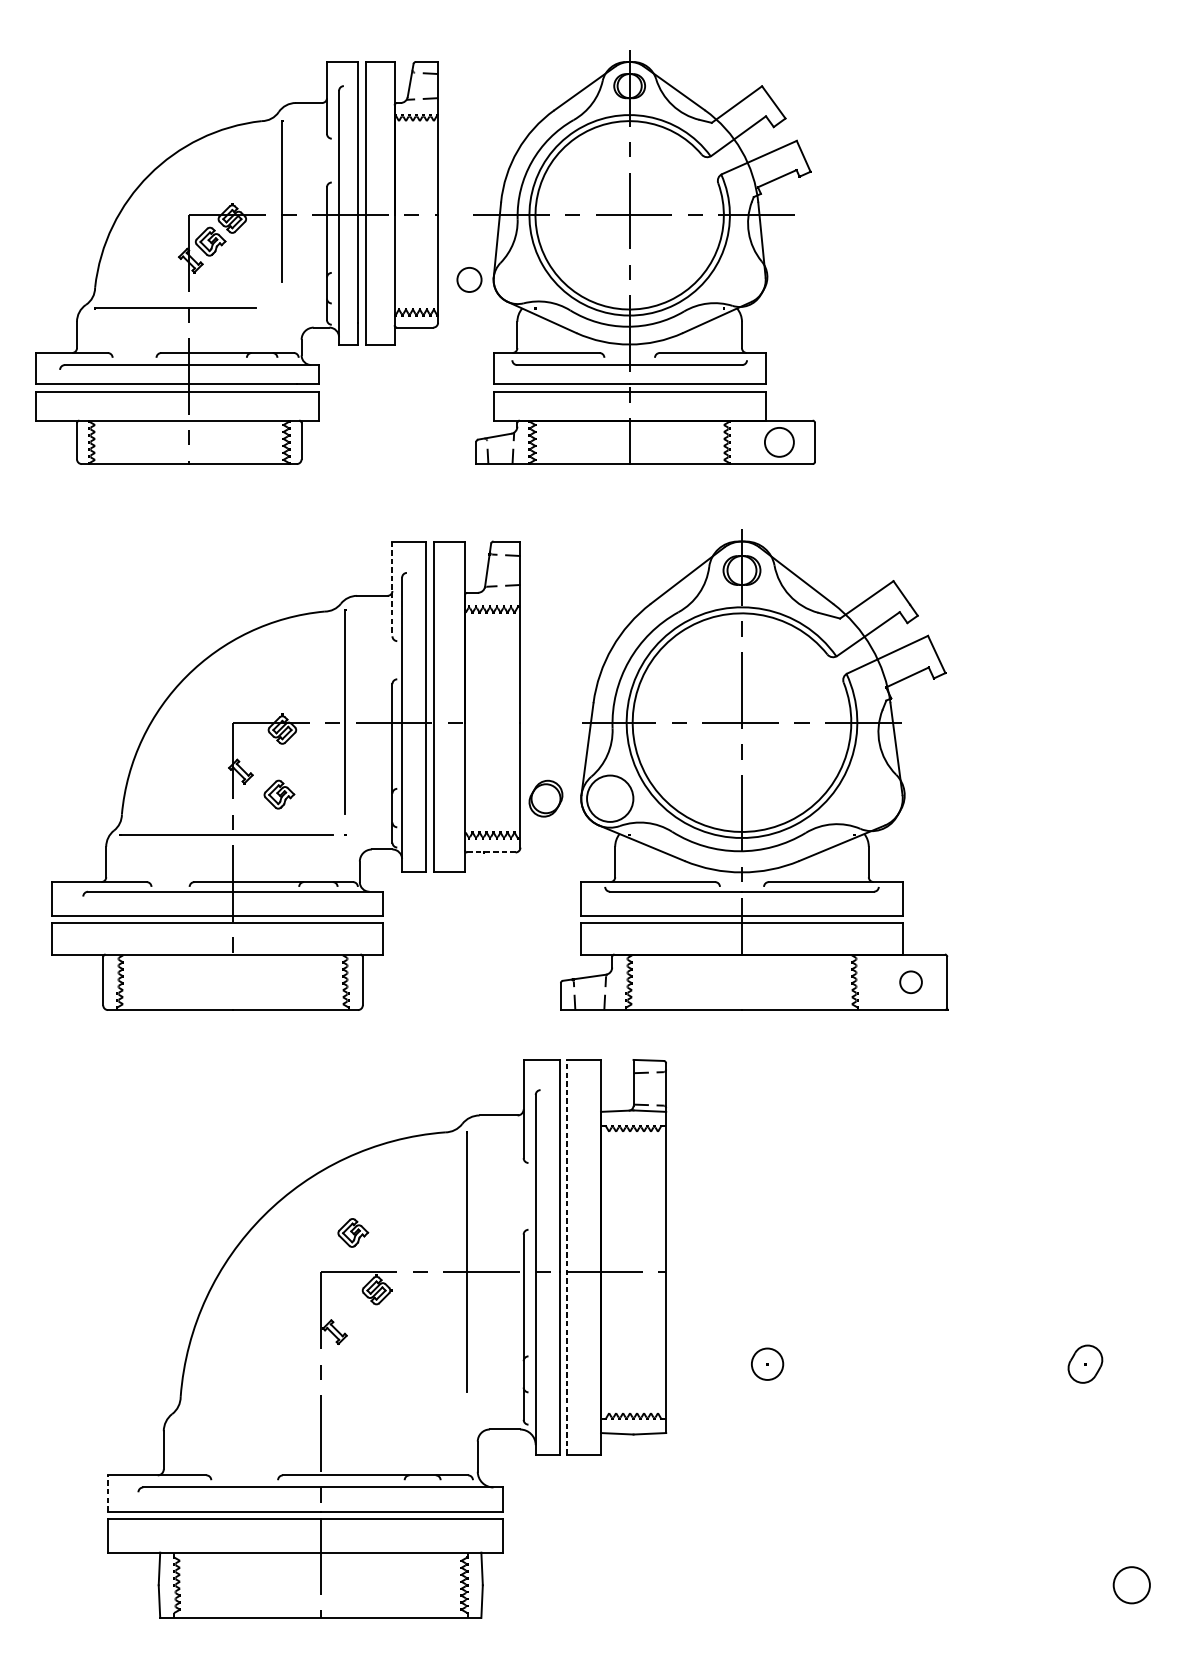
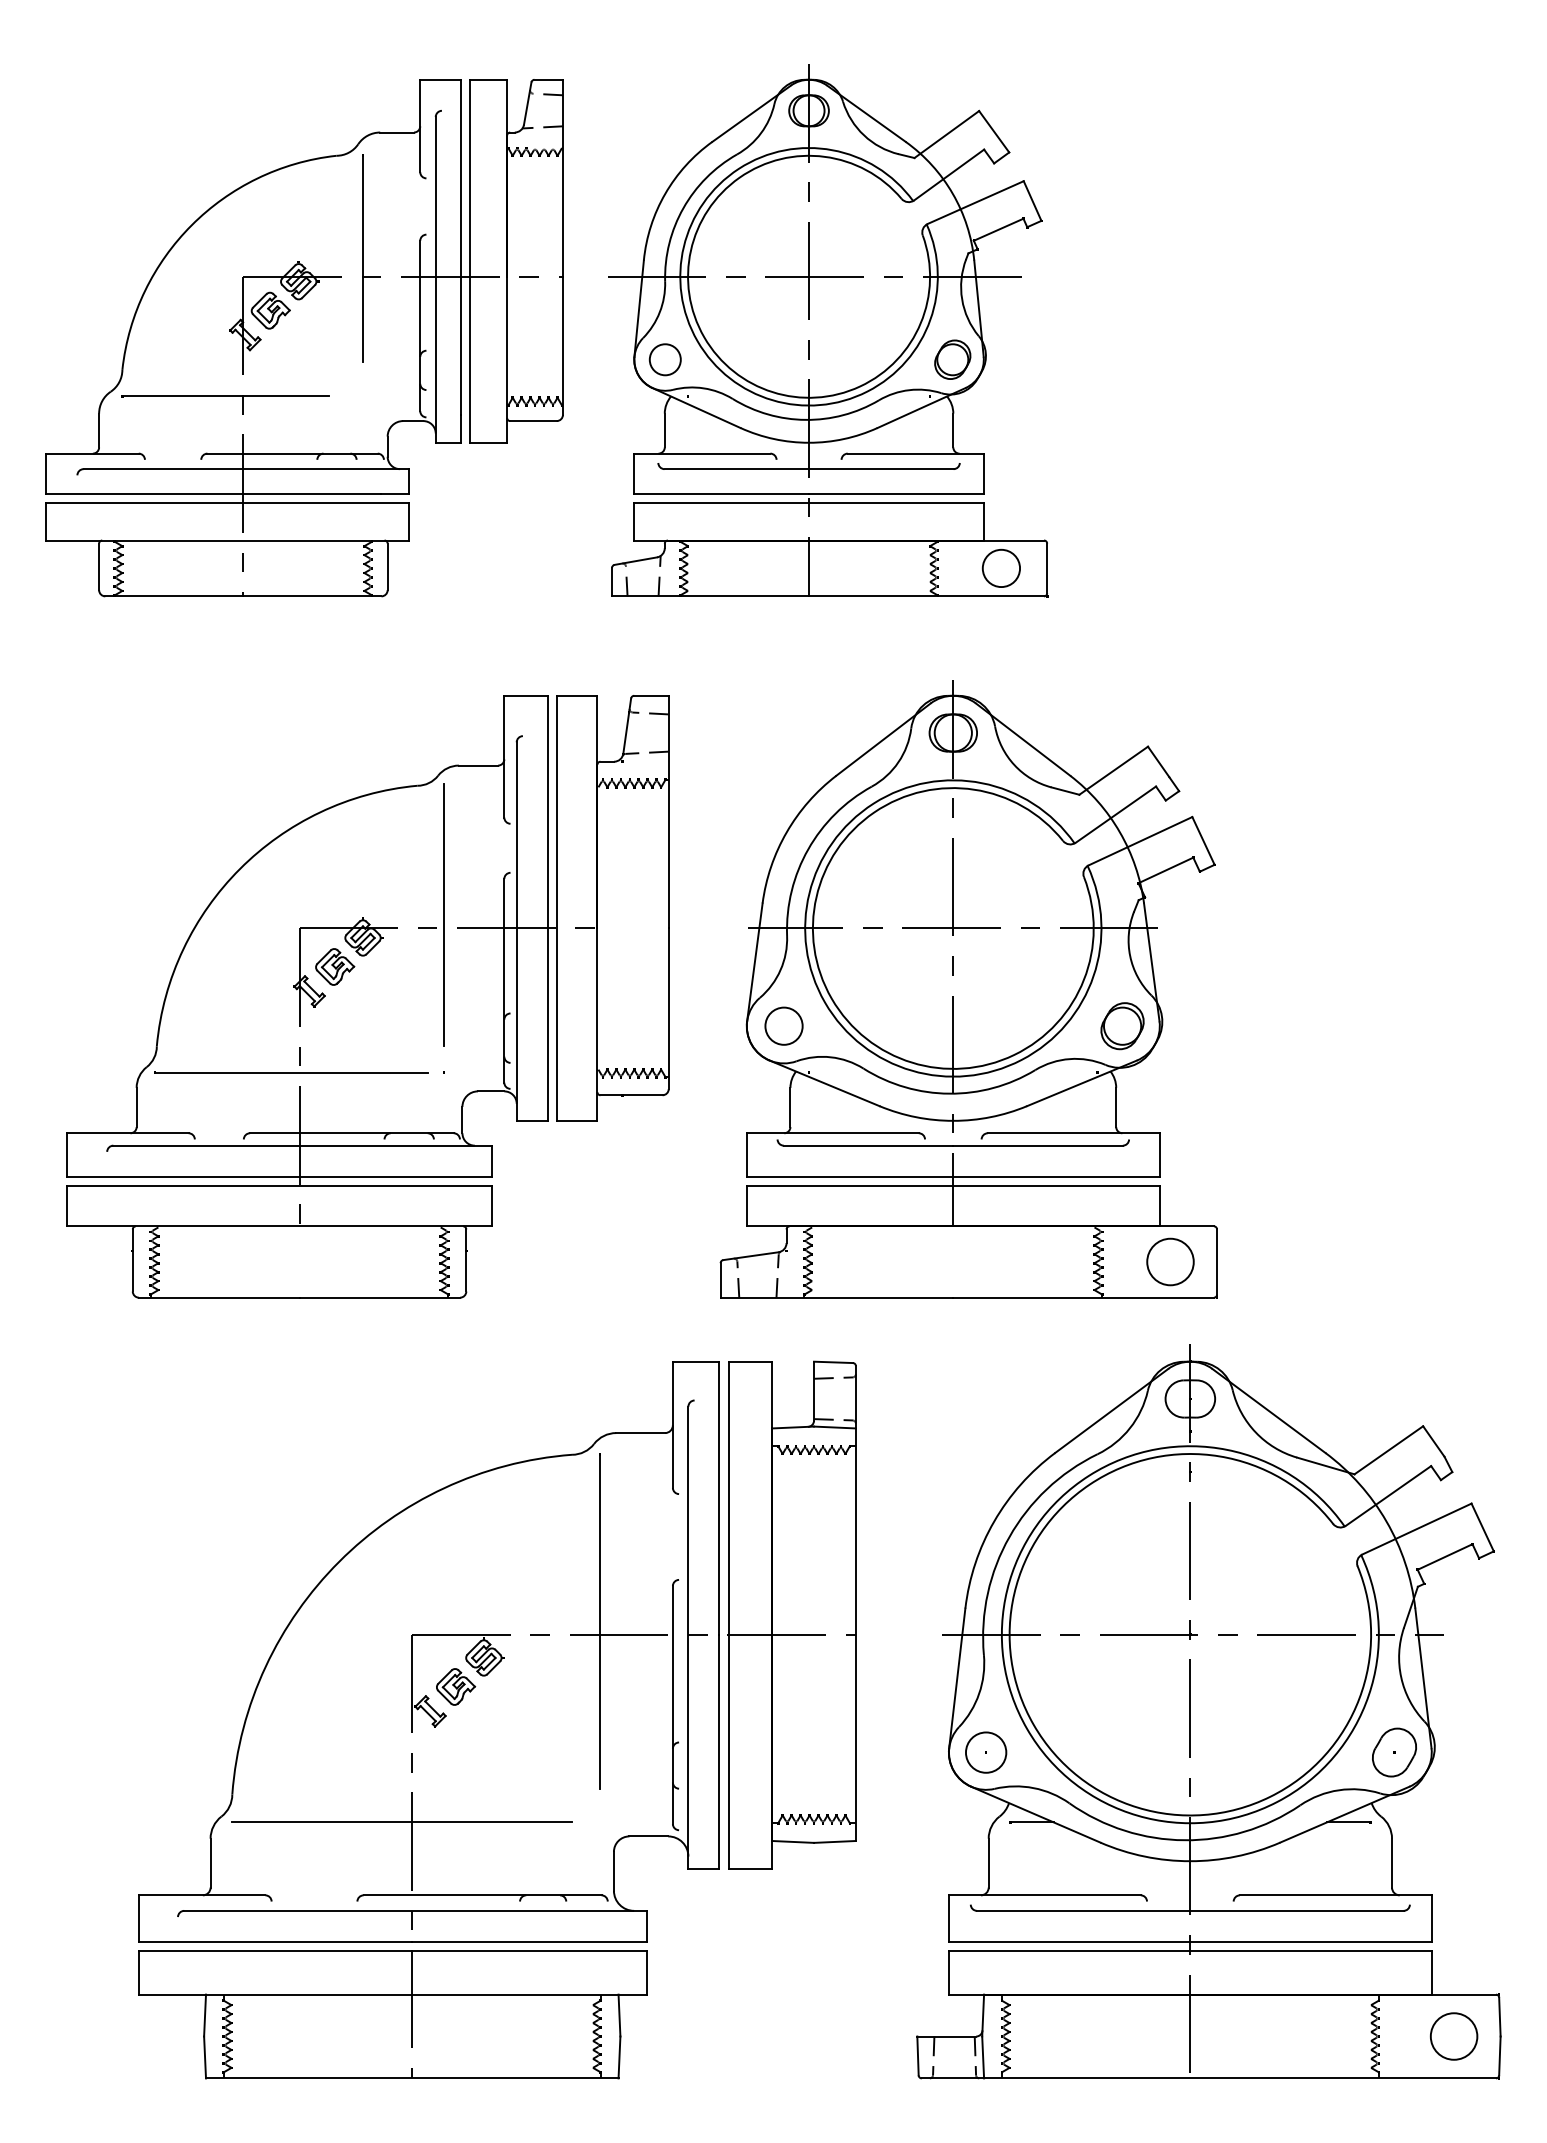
circle: (468, 279) -> (664, 359), moved
part: (741, 279) -> (952, 359), added
line: (392, 588) -> (504, 756), dashed -> solid
part: (279, 794) -> (335, 966), moved
part: (545, 798) -> (1122, 1026), moved
circle: (609, 798) -> (783, 1025), size x0.62
line: (491, 852) -> (631, 1095), dashed -> solid
circle: (911, 981) -> (1170, 1261), size x1.67
part: (353, 1232) -> (456, 1686), moved
line: (566, 1257) -> (728, 1615), dashed -> solid
part: (940, 1332) -> (1208, 1711), added
line: (313, 1418) -> (402, 1822), added
line: (108, 1493) -> (139, 1918), dashed -> solid

